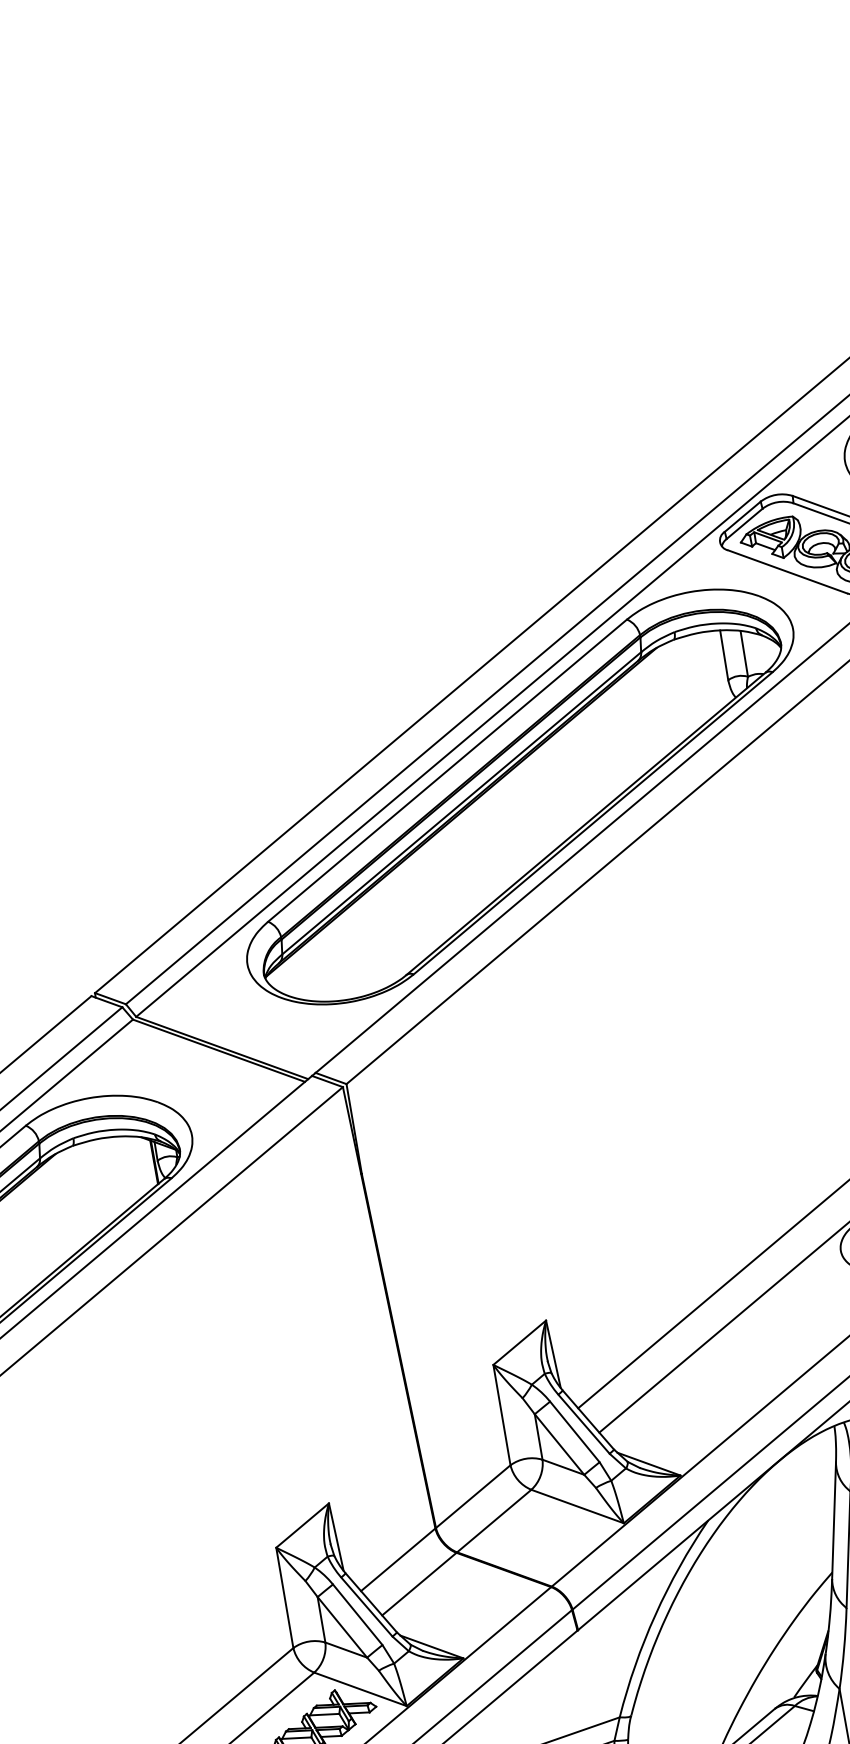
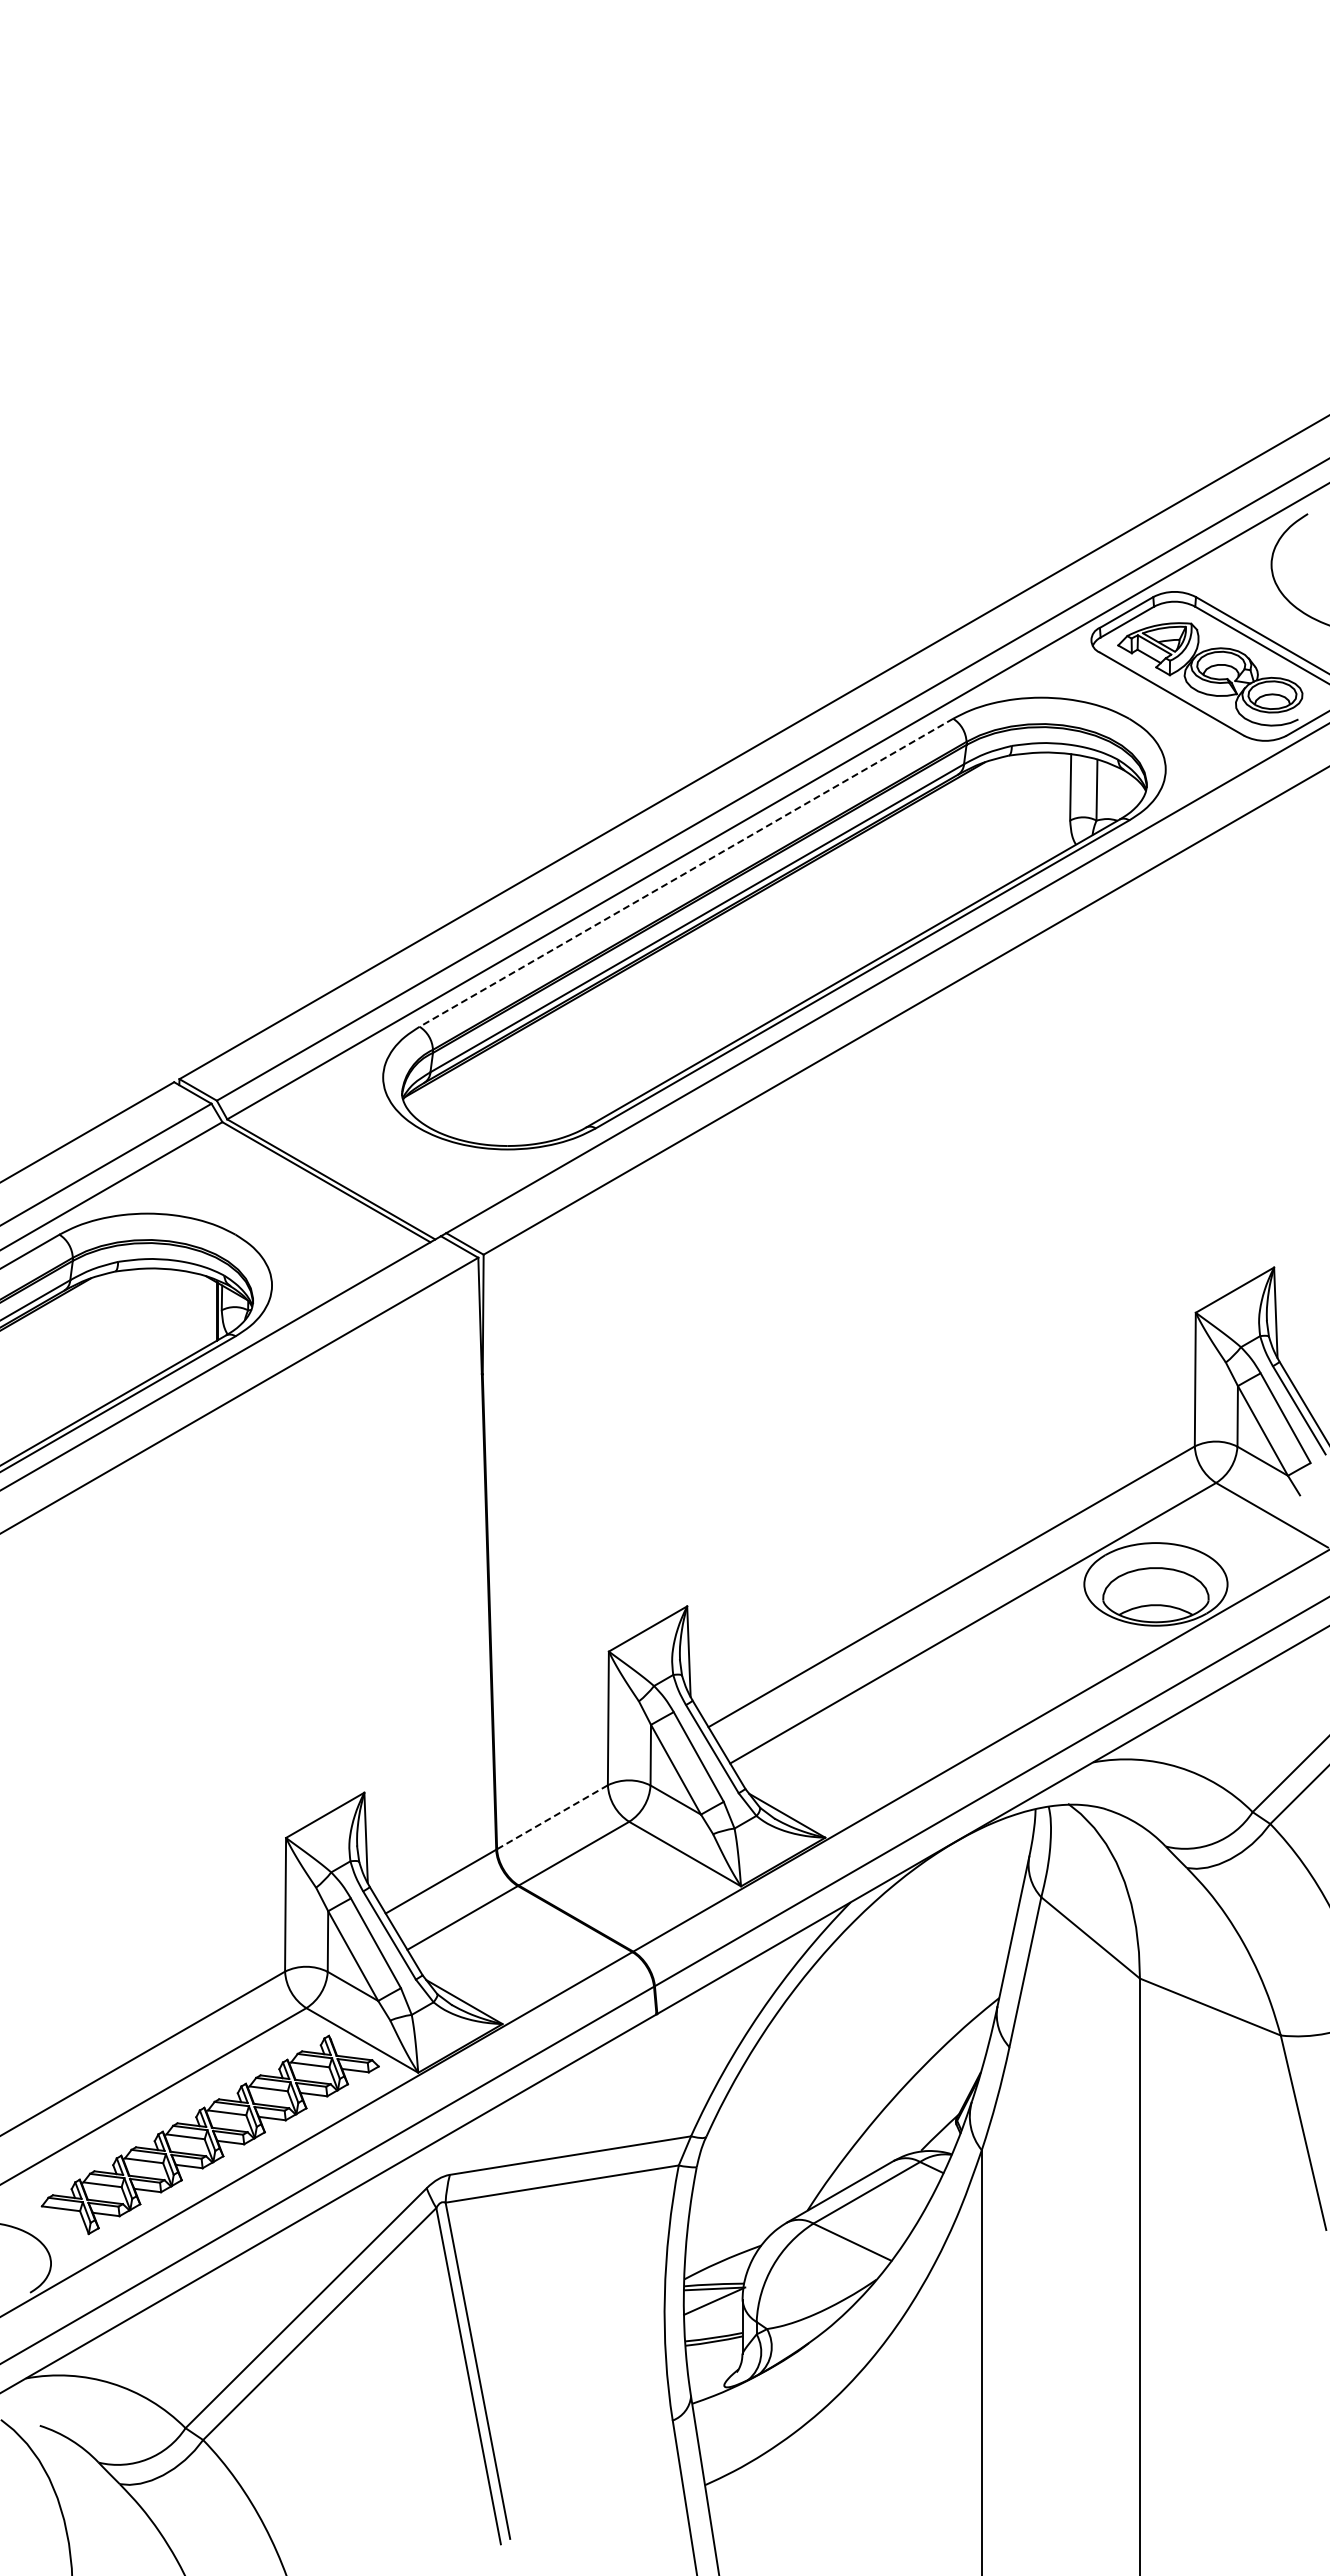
line: (447, 771) -> (686, 873), solid -> dashed
line: (473, 1496) -> (552, 1817), solid -> dashed

